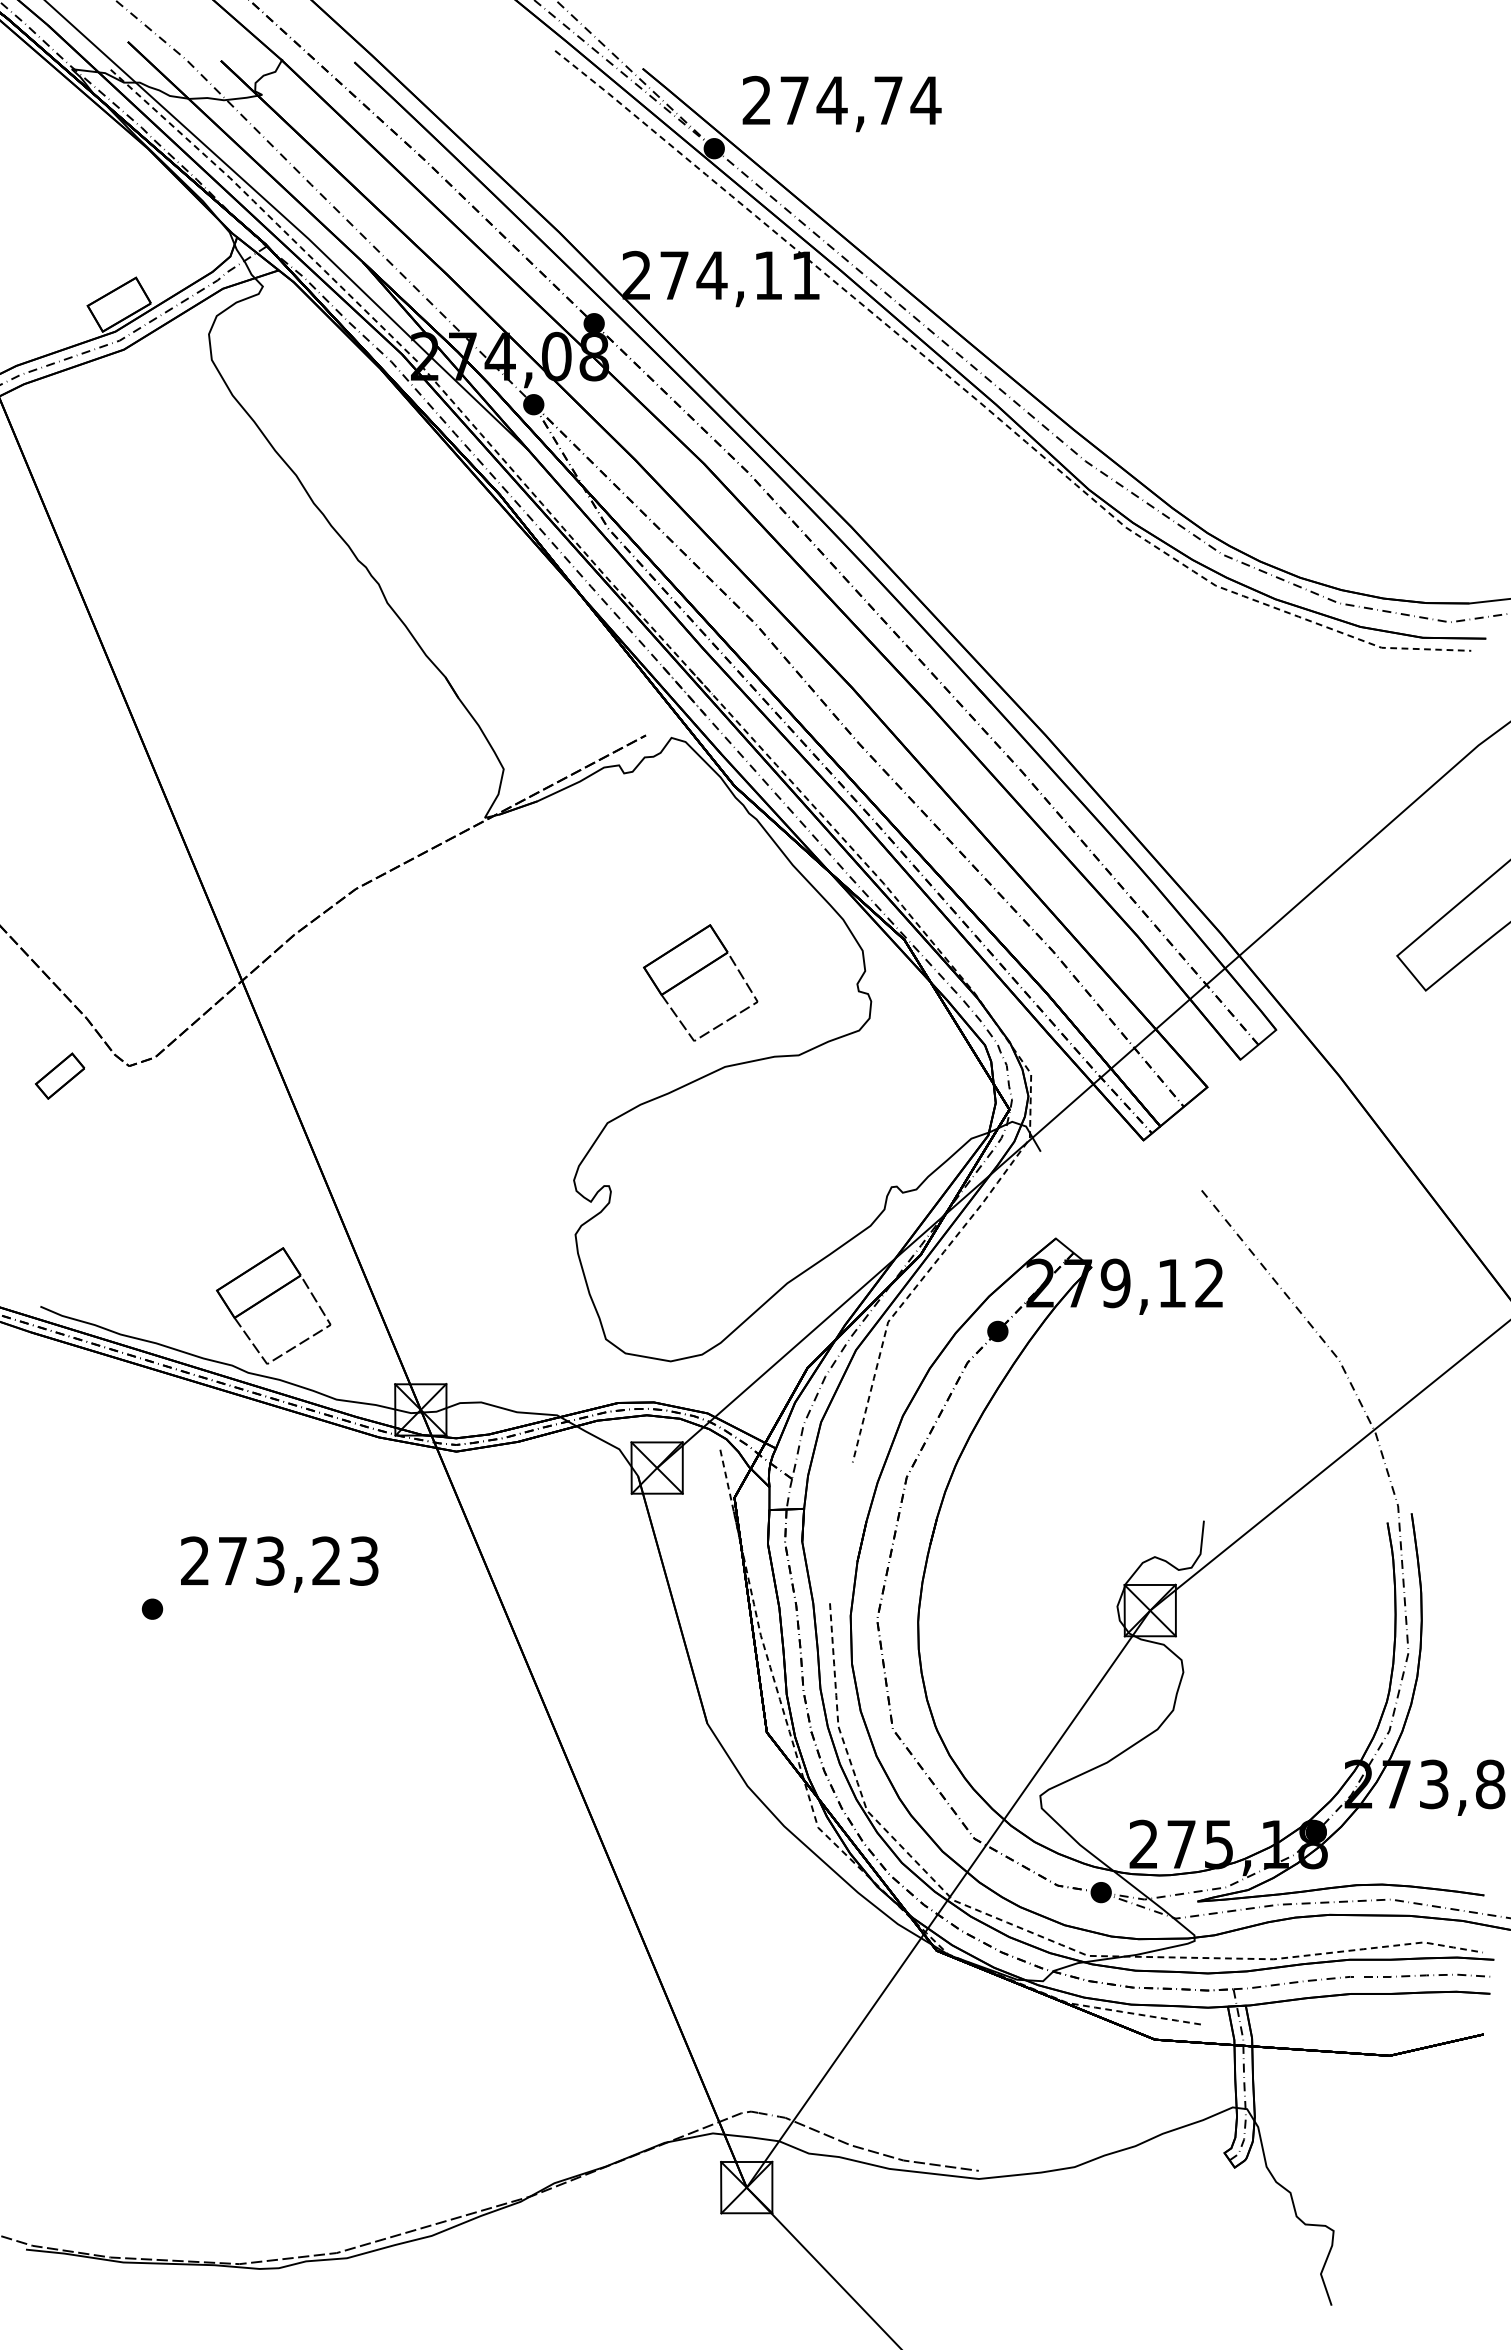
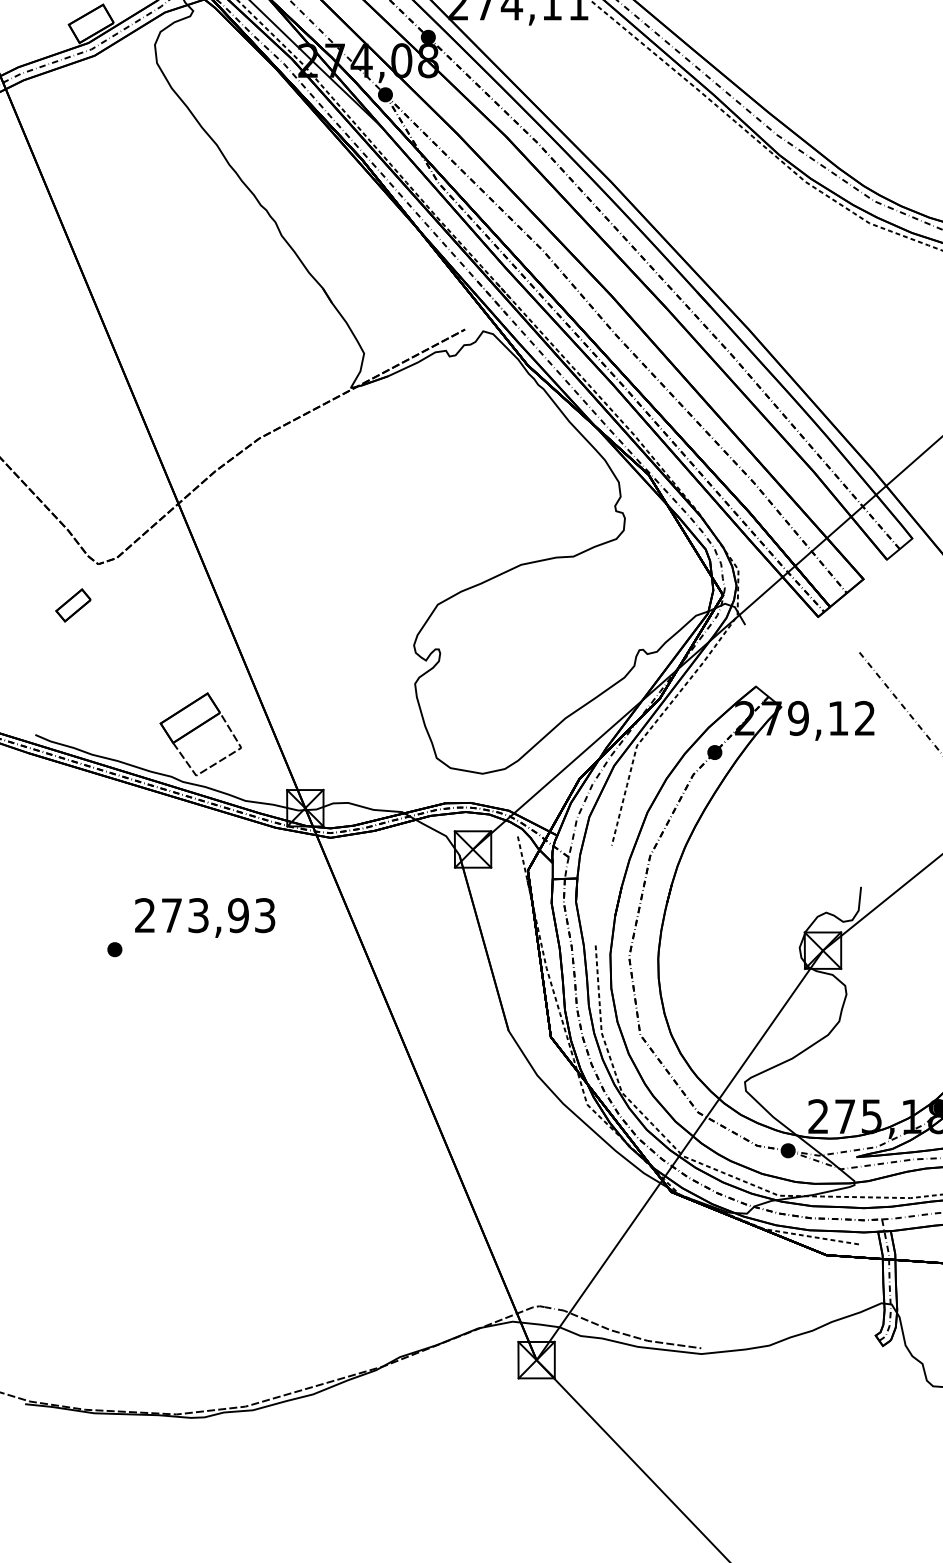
part: (694, 975) -> (499, 499), removed
part: (60, 1075) -> (73, 604), moved
text: (326, 1560) -> (238, 915), 273,23 -> 273,93

